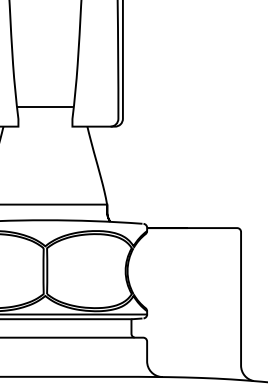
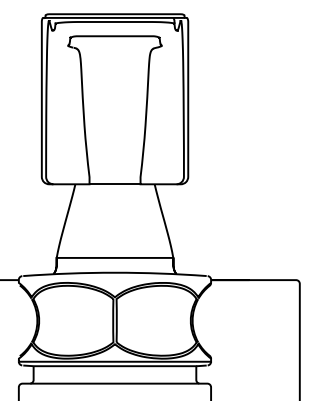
line: (44, 106) -> (114, 184), moved

